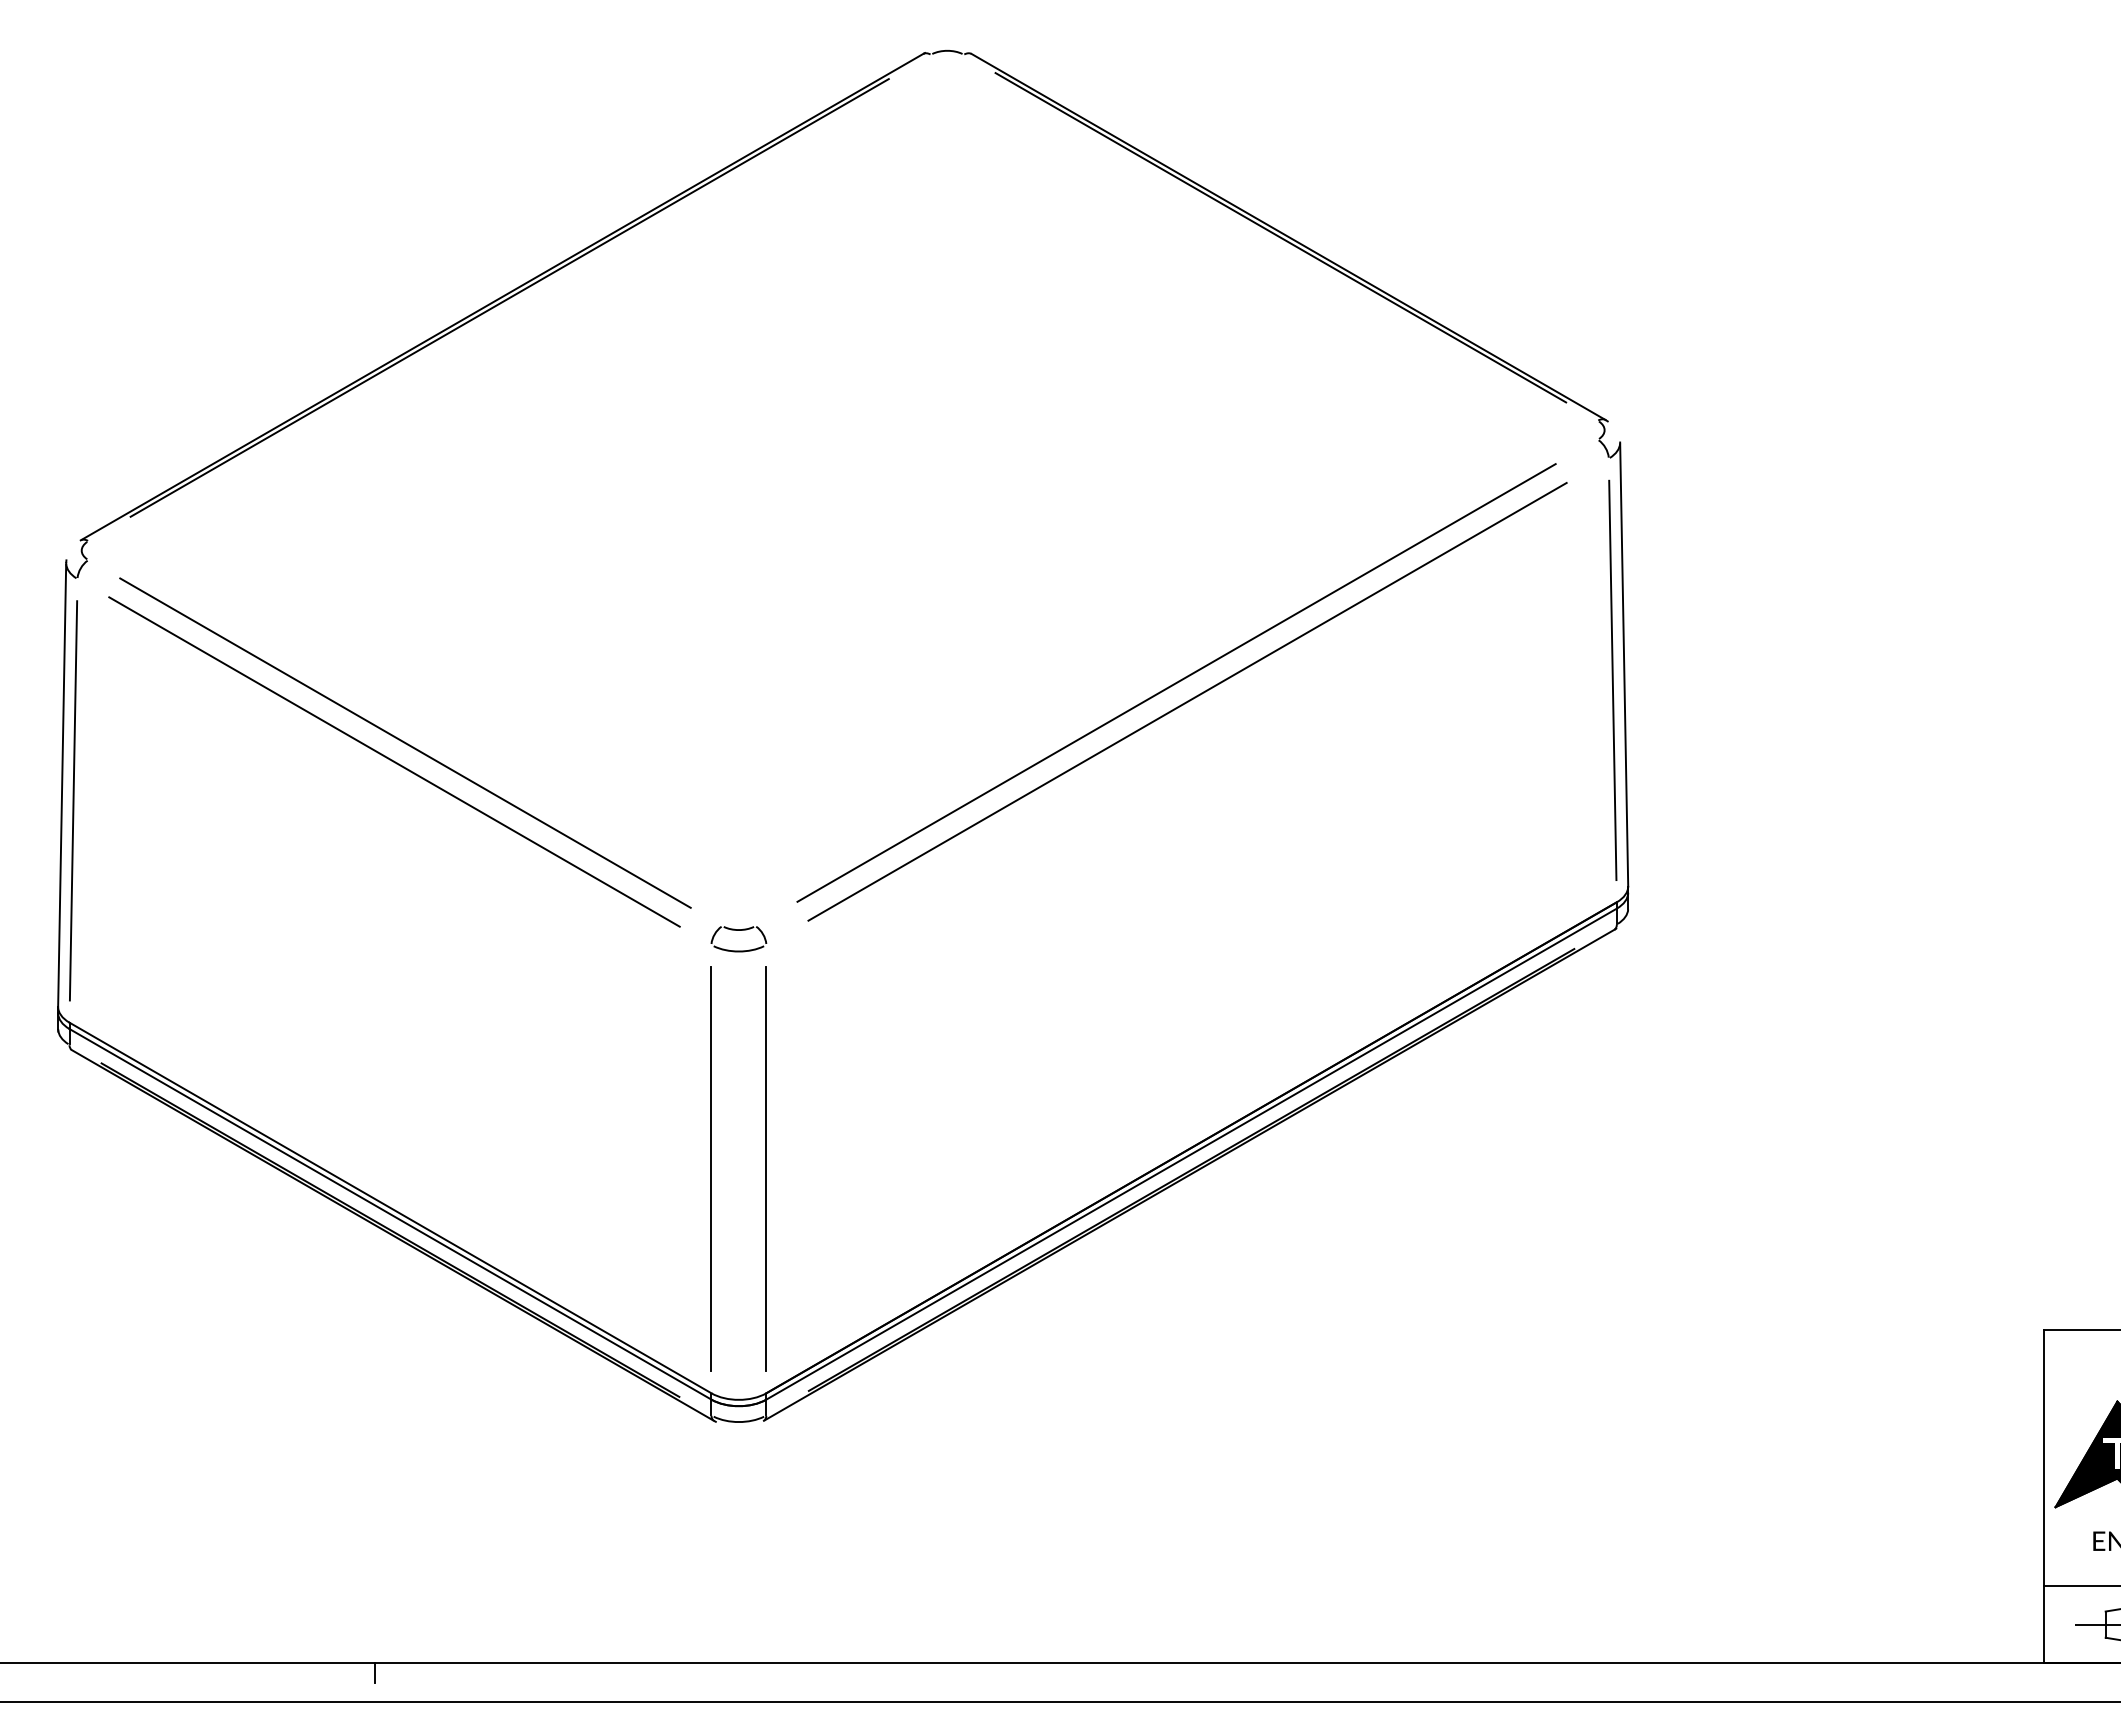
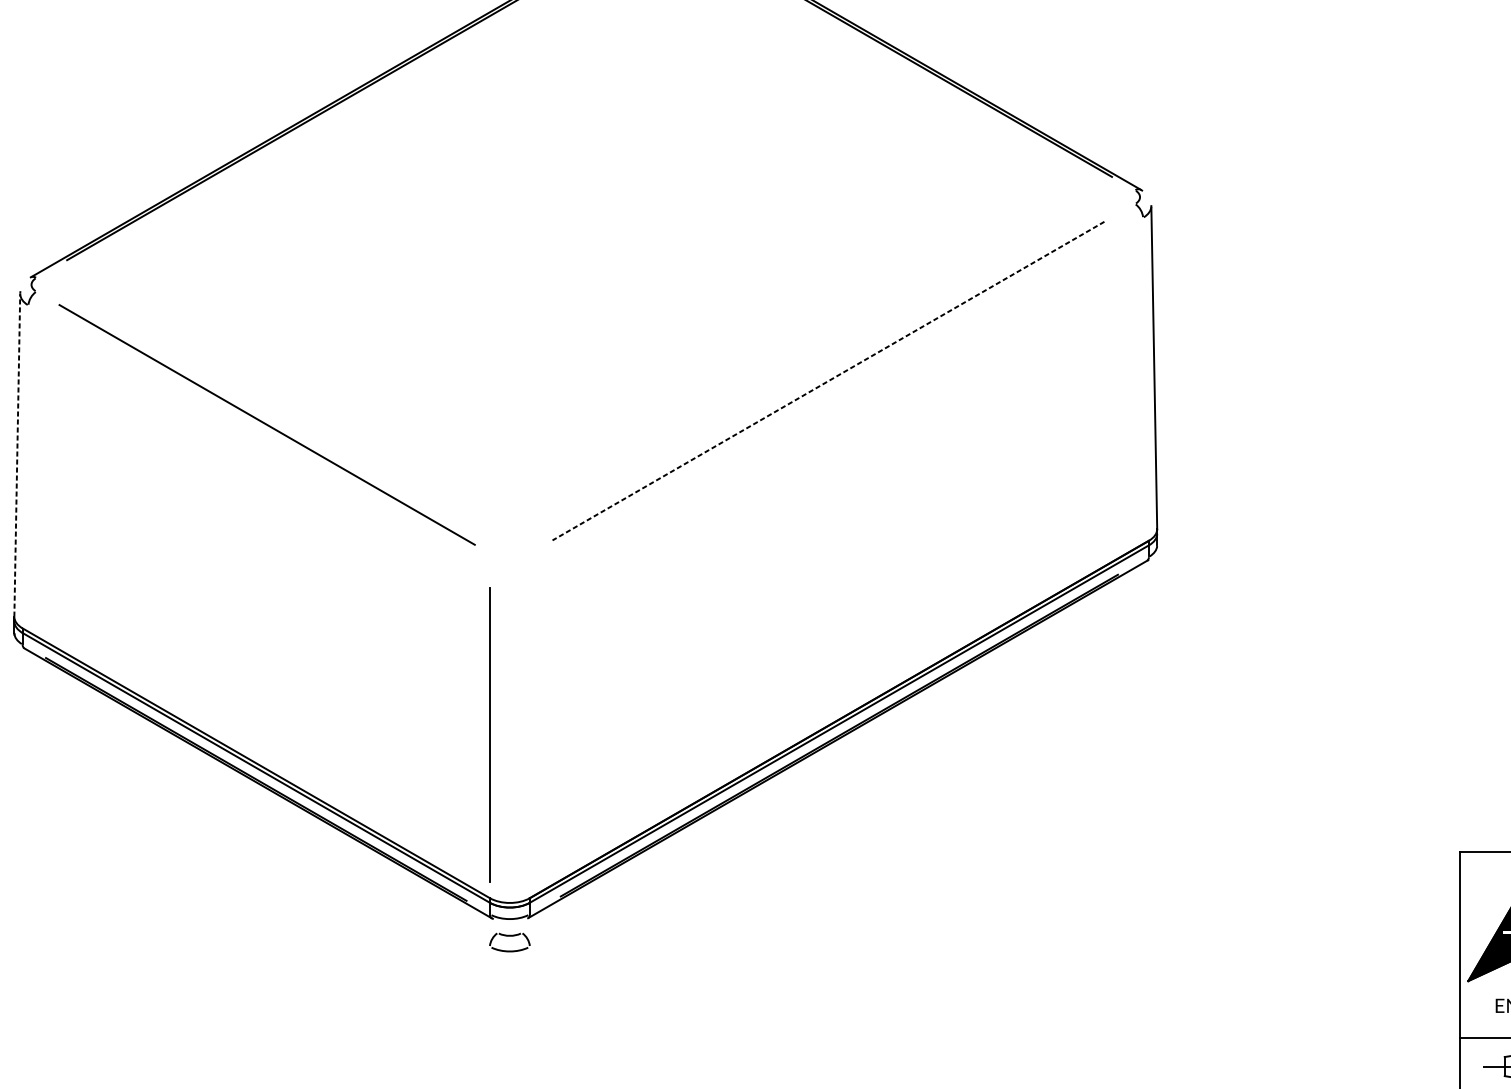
line: (1612, 680) -> (1145, 379), removed
line: (1176, 682) -> (828, 380), solid -> dashed
line: (1187, 701) -> (836, 394), removed
line: (394, 761) -> (259, 438), removed
line: (62, 784) -> (17, 455), solid -> dashed
line: (73, 800) -> (25, 466), removed
part: (738, 930) -> (509, 936), moved
line: (766, 1168) -> (529, 734), removed

